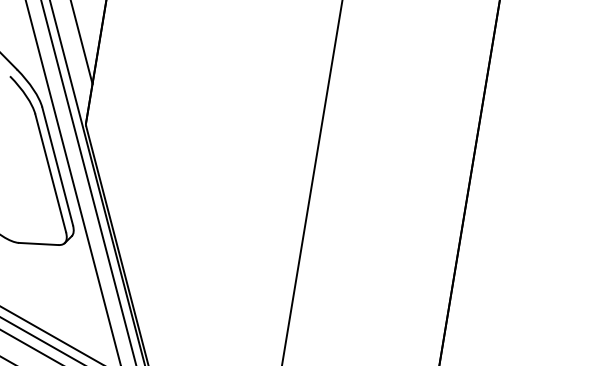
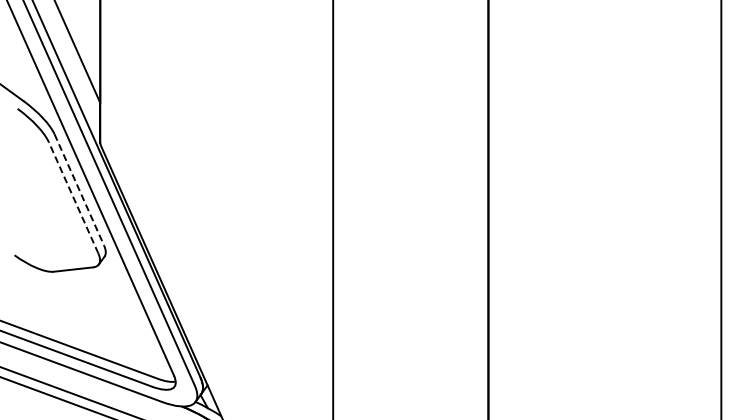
line: (57, 165) -> (79, 189), solid -> dashed
line: (50, 172) -> (73, 197), solid -> dashed

